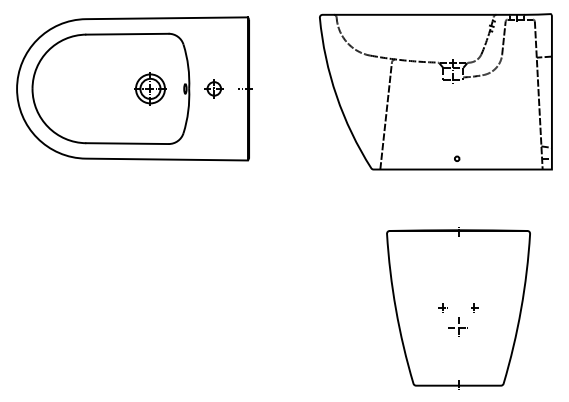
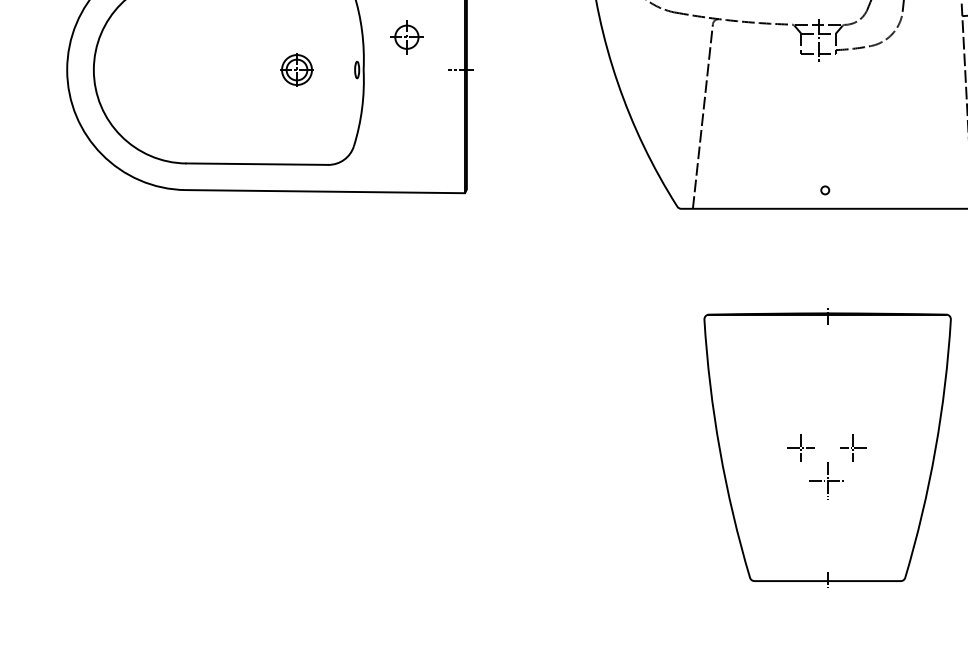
part: (150, 88) -> (297, 69), size x0.6
part: (213, 88) -> (405, 36), moved
part: (442, 307) -> (799, 446), size x1.6
part: (474, 307) -> (855, 446), size x1.6

